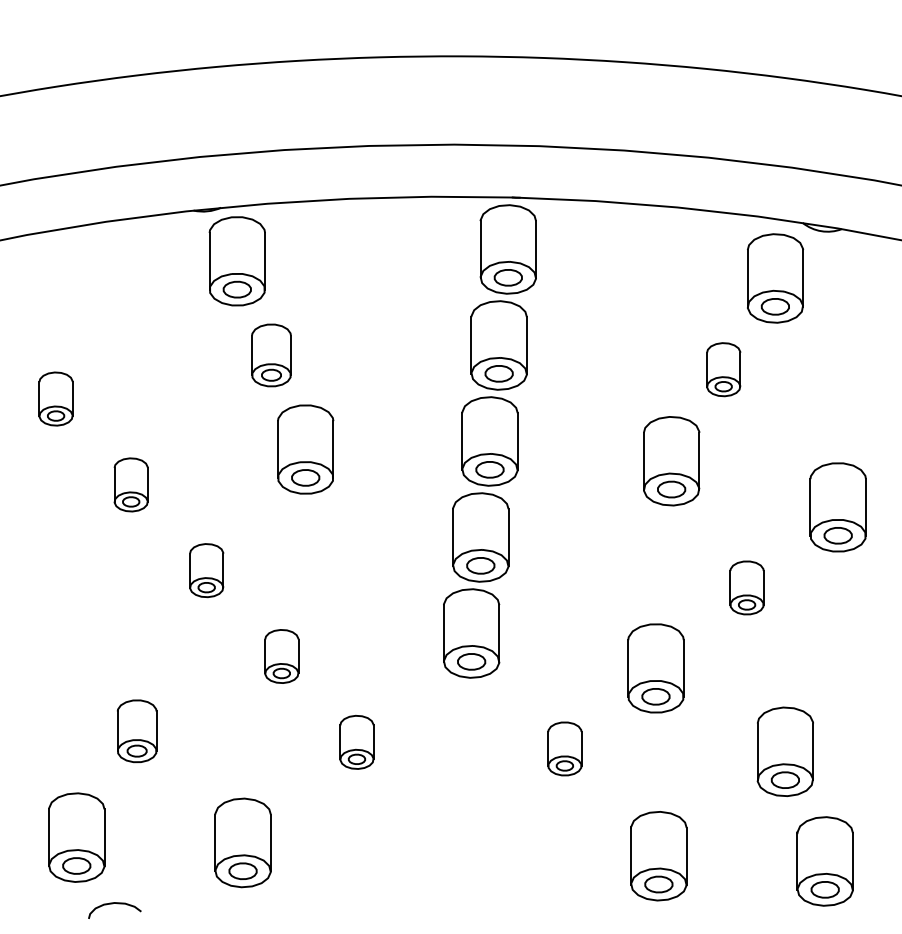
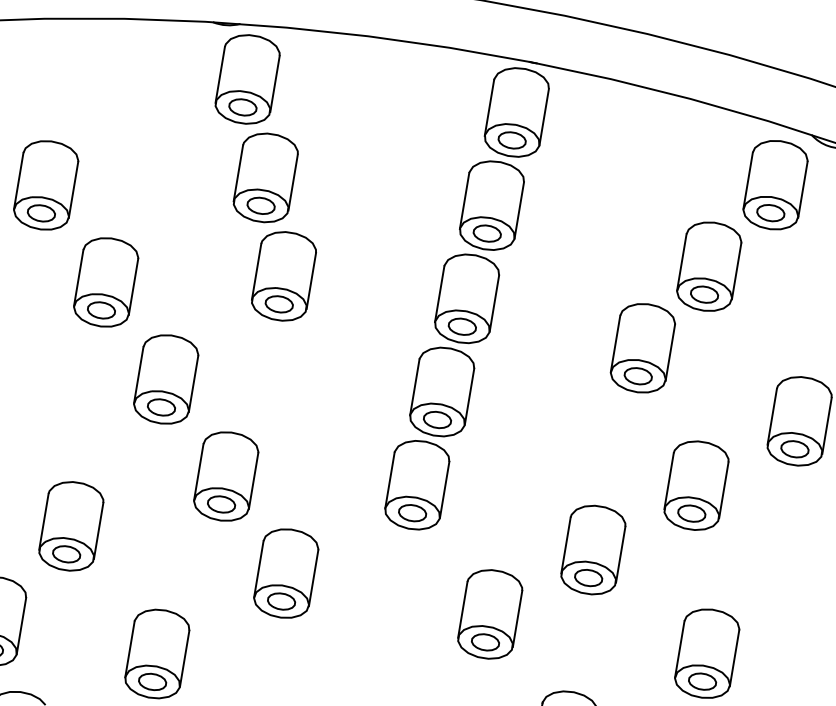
part: (271, 355) -> (265, 177), size x1.43
part: (723, 369) -> (709, 266), size x1.67
part: (55, 398) -> (45, 184), size x1.67
part: (130, 484) -> (105, 281), size x1.67
part: (206, 570) -> (166, 379), size x1.67
part: (746, 587) -> (695, 485), size x1.67
part: (281, 656) -> (225, 476), size x1.67
part: (136, 731) -> (70, 526), size x1.43
part: (356, 742) -> (285, 573), size x1.67
part: (564, 748) -> (489, 613), size x1.67

